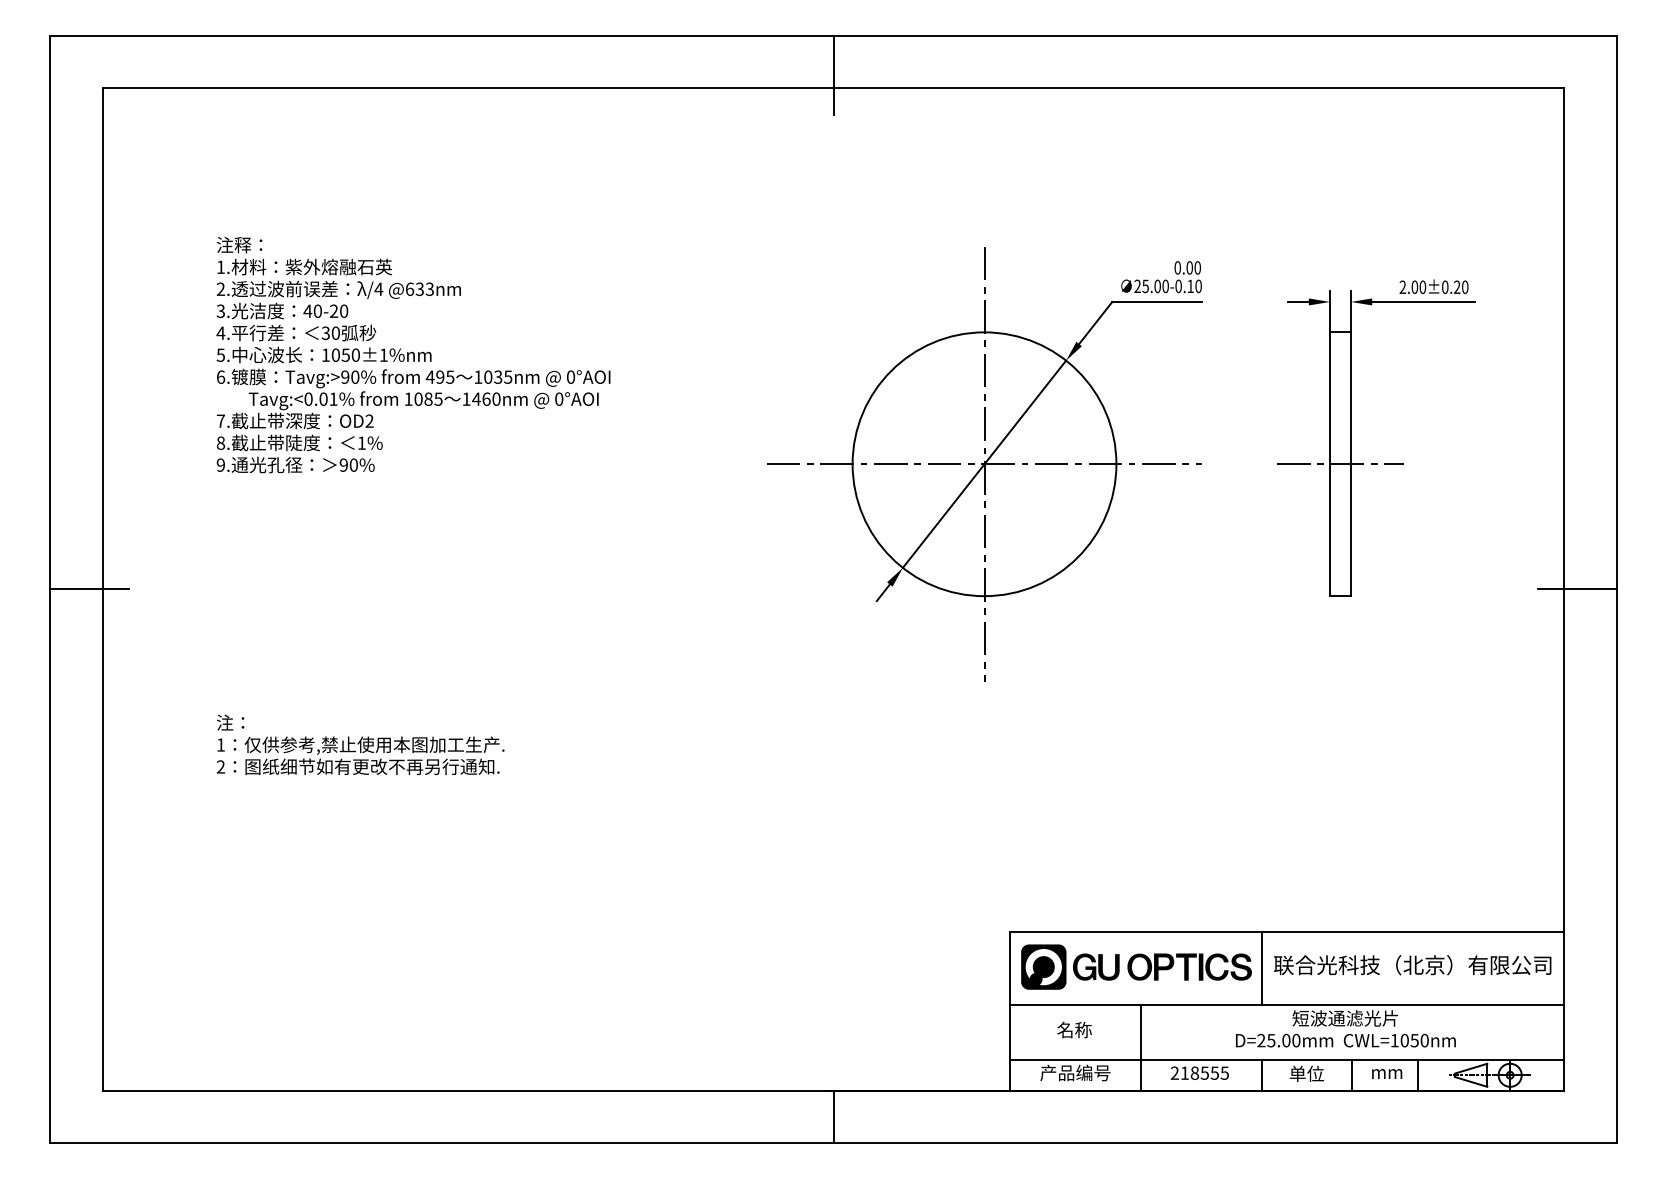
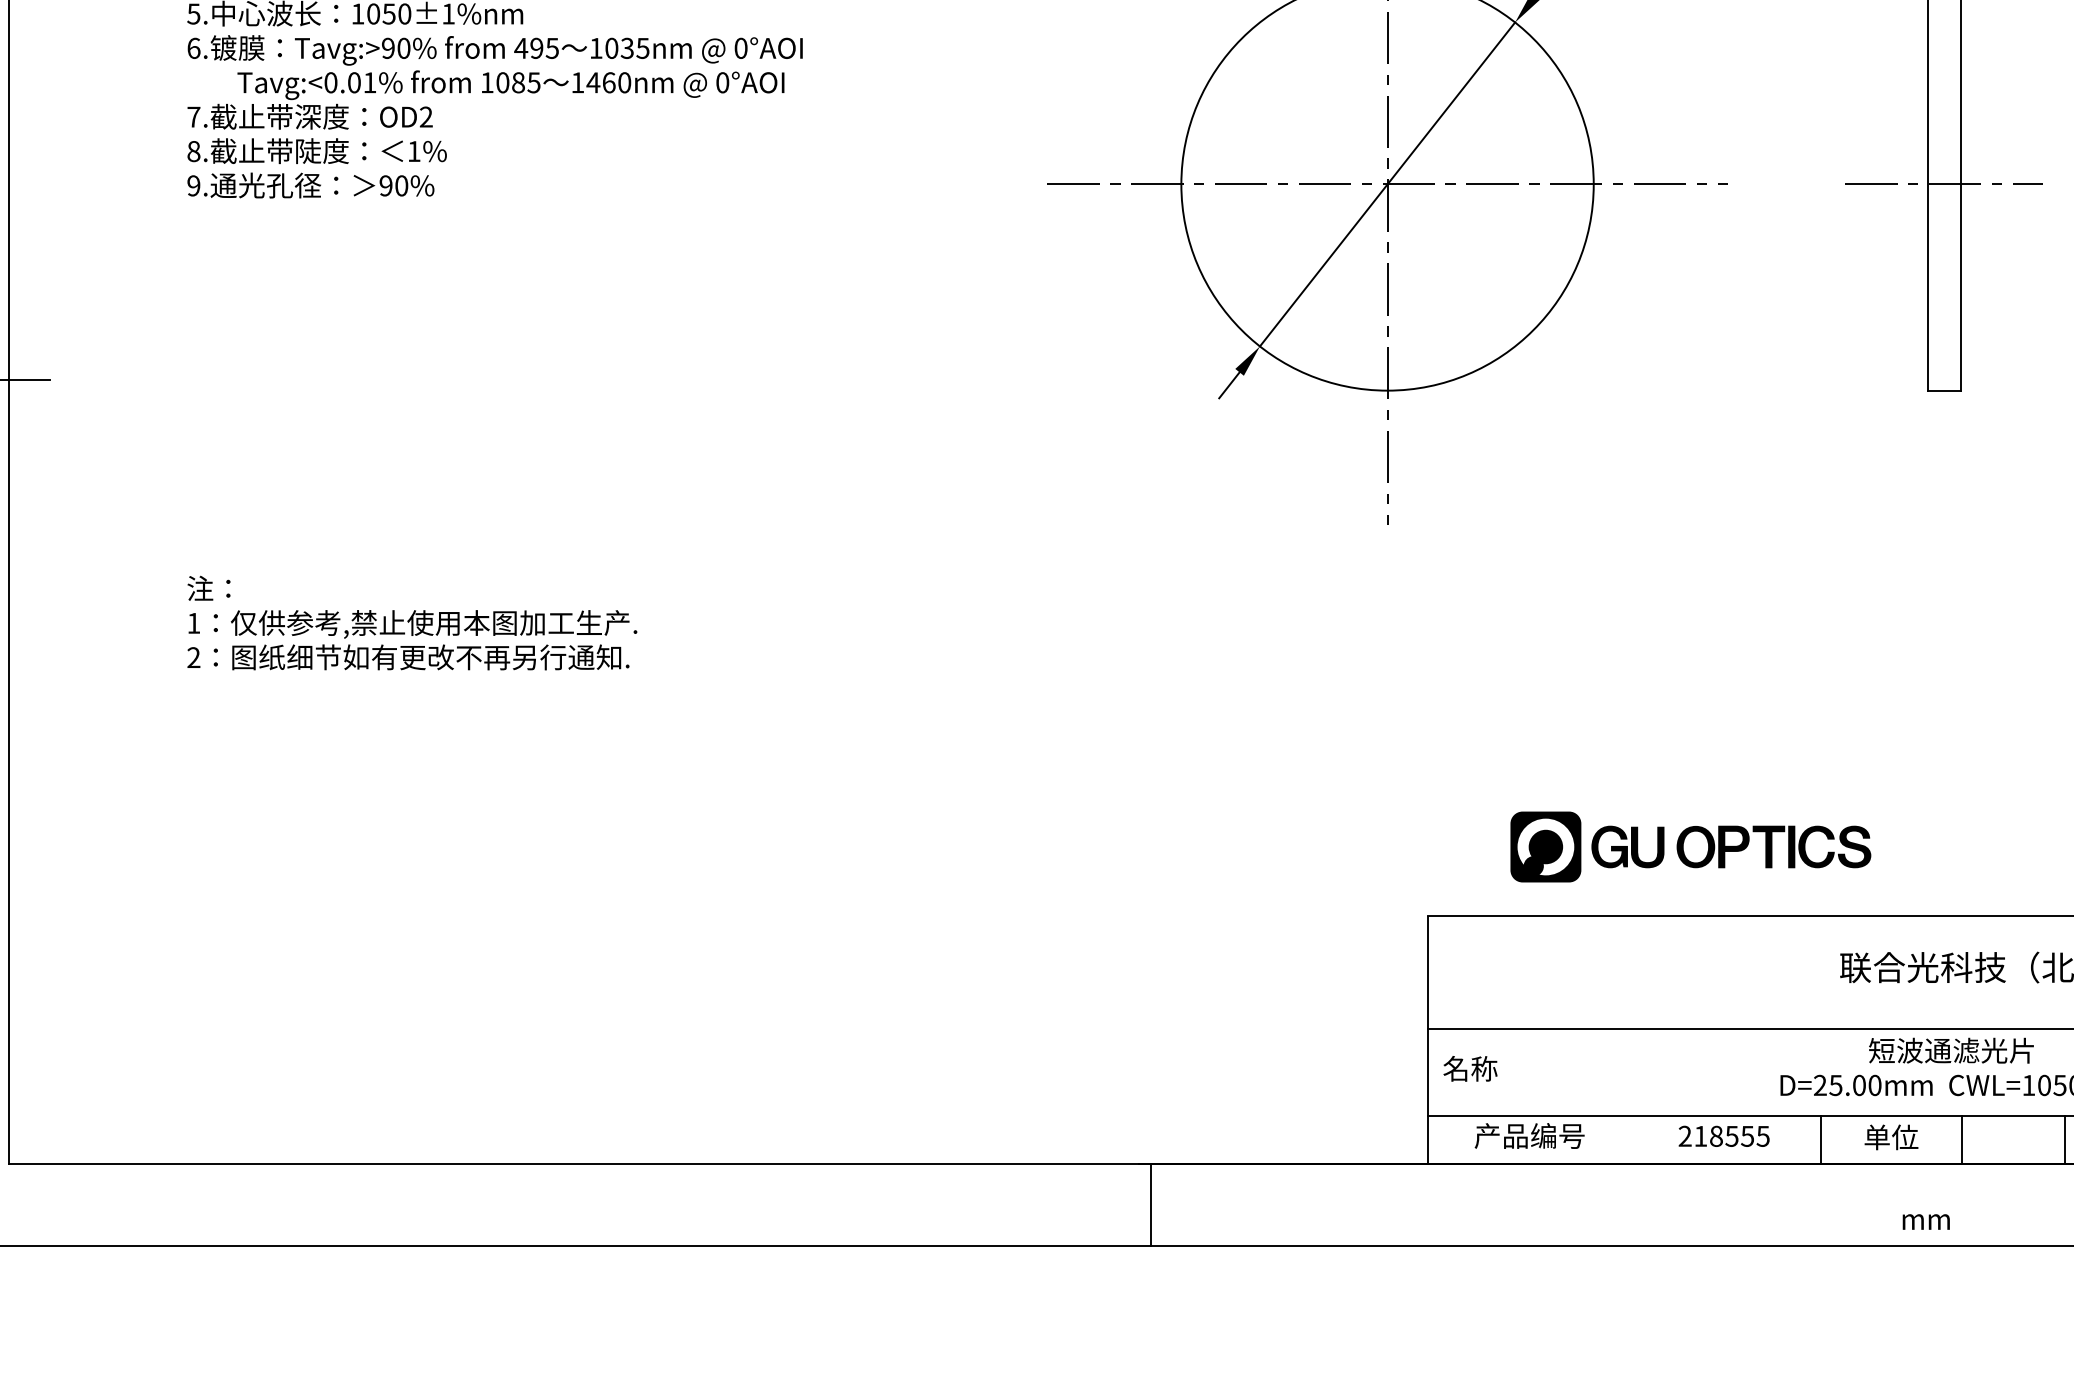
part: (1136, 966) -> (1690, 846), moved
line: (1261, 968) -> (1820, 972), removed
text: (1074, 1029) -> (1470, 1068), moved
line: (1140, 1047) -> (1631, 1096), removed
text: (1387, 1073) -> (1926, 1221), moved

